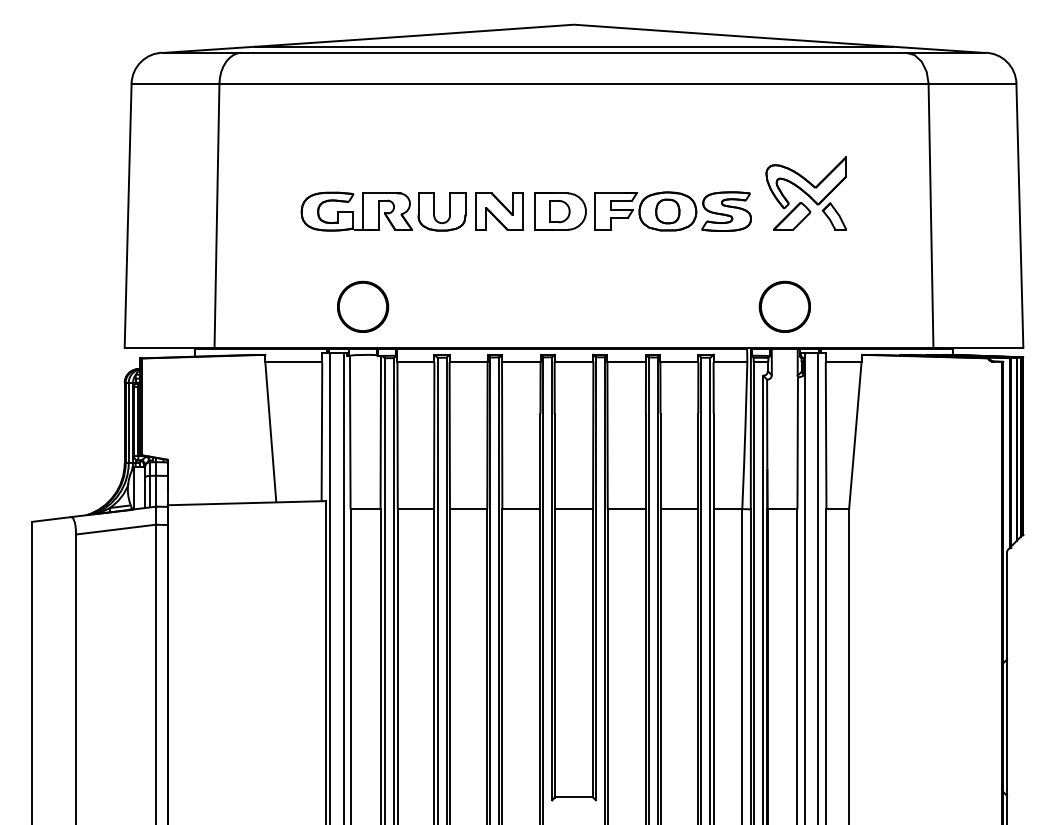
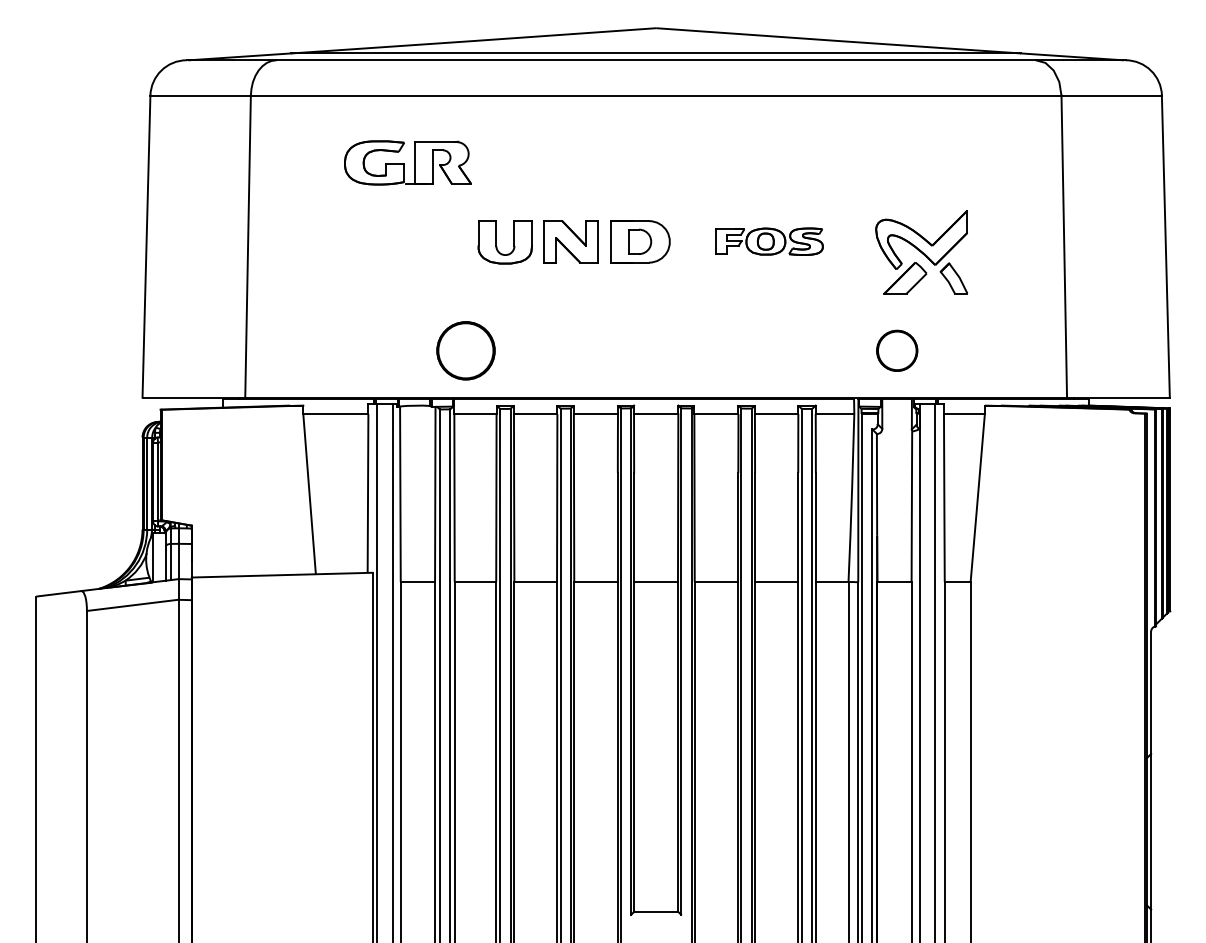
part: (806, 193) -> (921, 252), moved
part: (356, 211) -> (407, 162), moved
part: (673, 211) -> (769, 241), size x0.6
circle: (362, 306) -> (465, 350), moved
part: (784, 306) -> (896, 350), size x0.7

